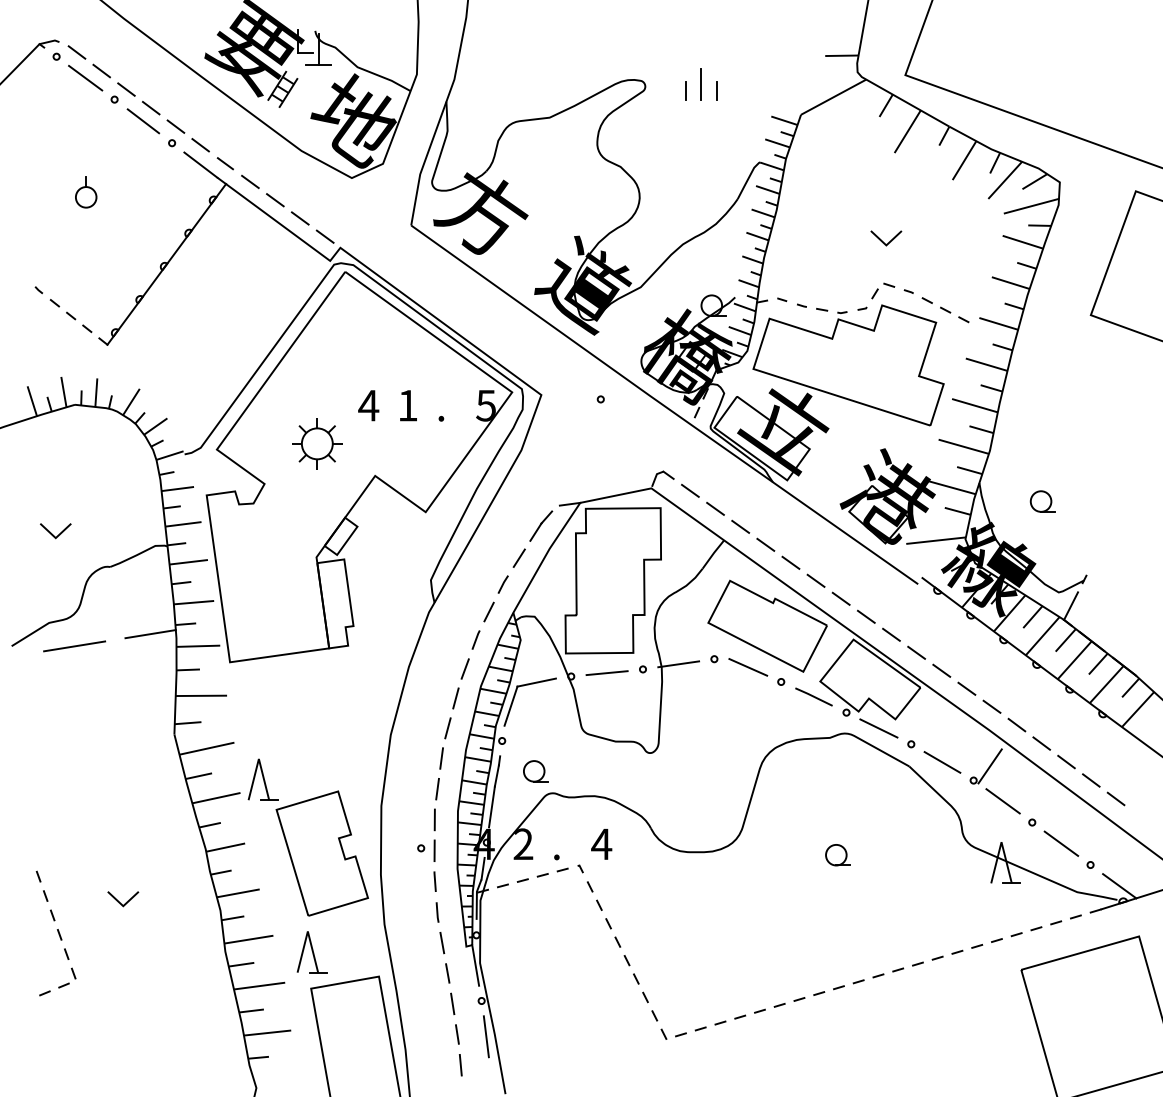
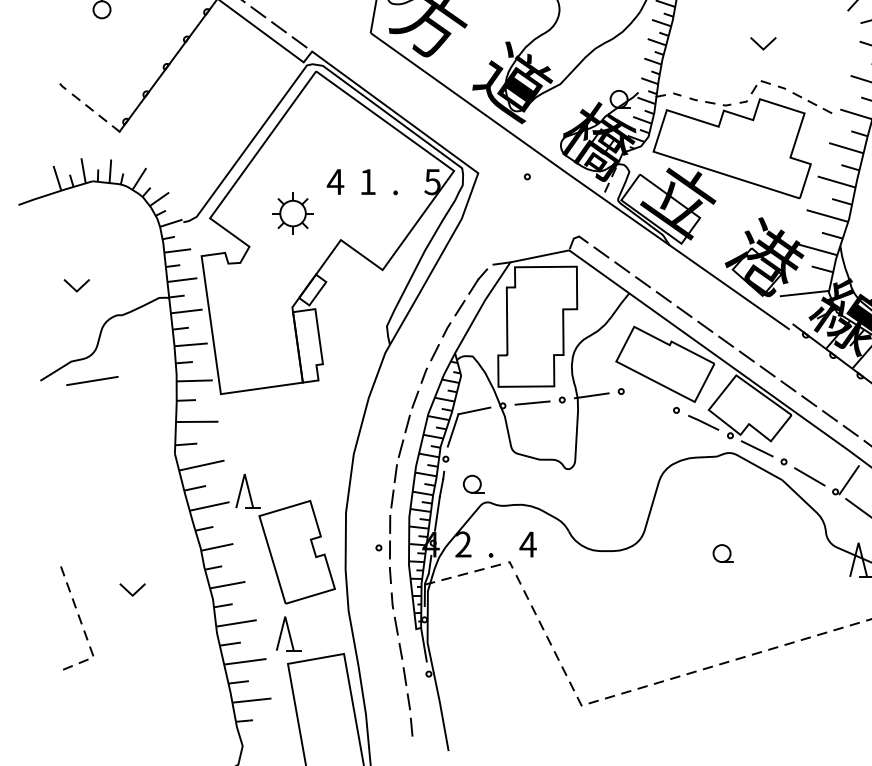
line: (150, 634) -> (155, 371), removed
line: (748, 667) -> (649, 398), removed
line: (485, 1036) -> (432, 703), removed

